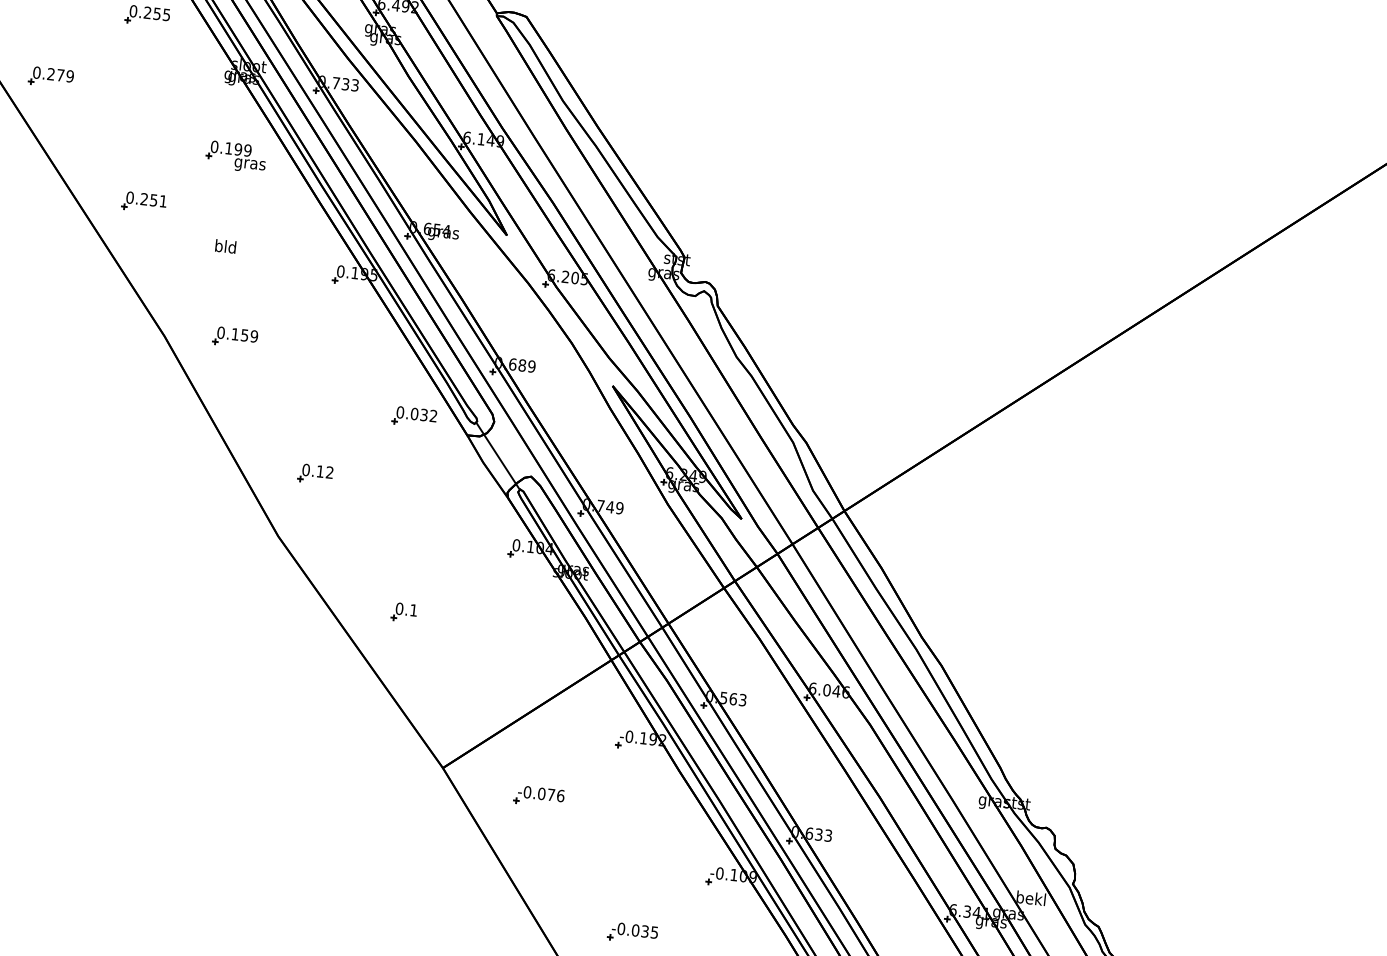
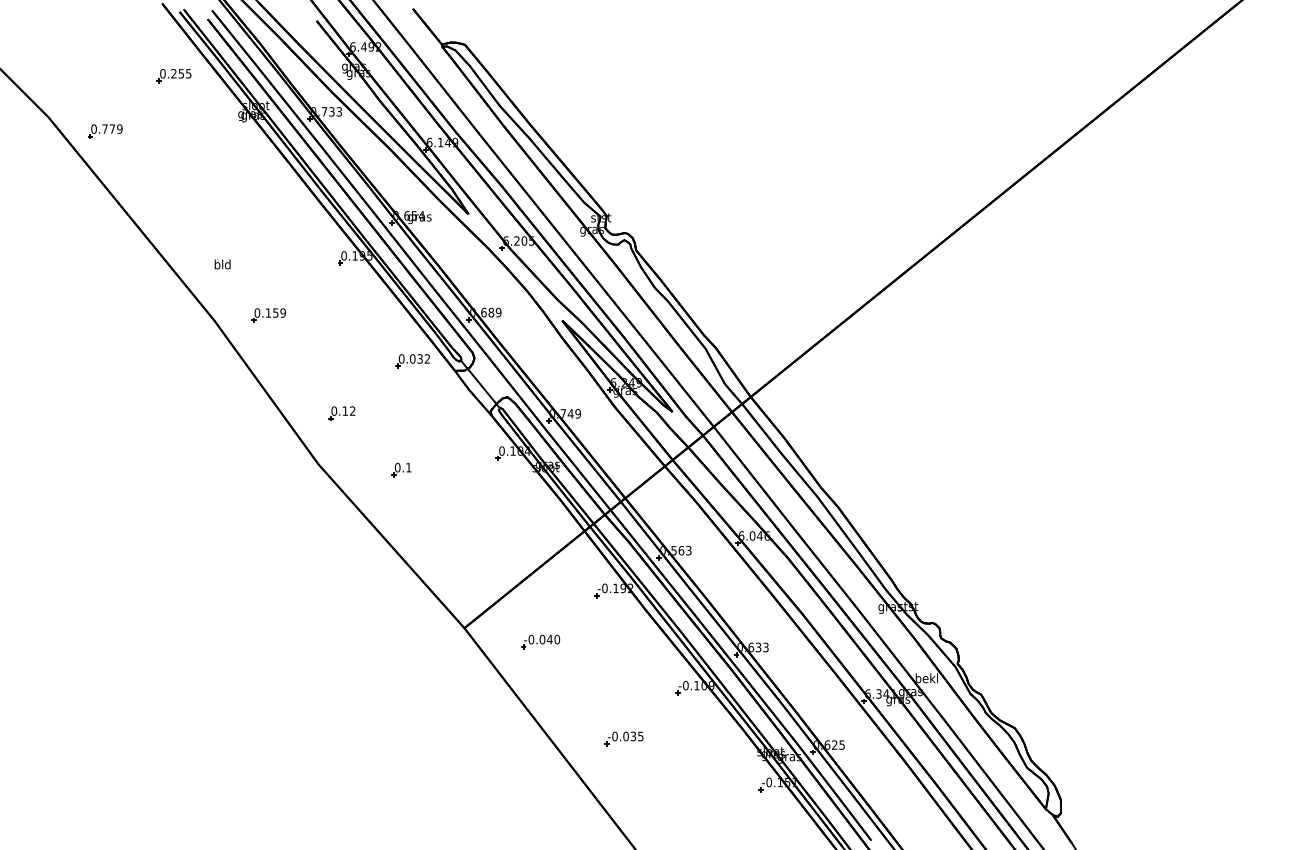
text: (50, 73) -> (104, 128), 0.279 -> 0.779
part: (235, 156) -> (253, 176), removed
part: (144, 202) -> (187, 219), removed
text: (225, 246) -> (222, 264), moved
part: (404, 612) -> (401, 470), moved
text: (555, 795) -> (553, 639), -0.076 -> -0.040

